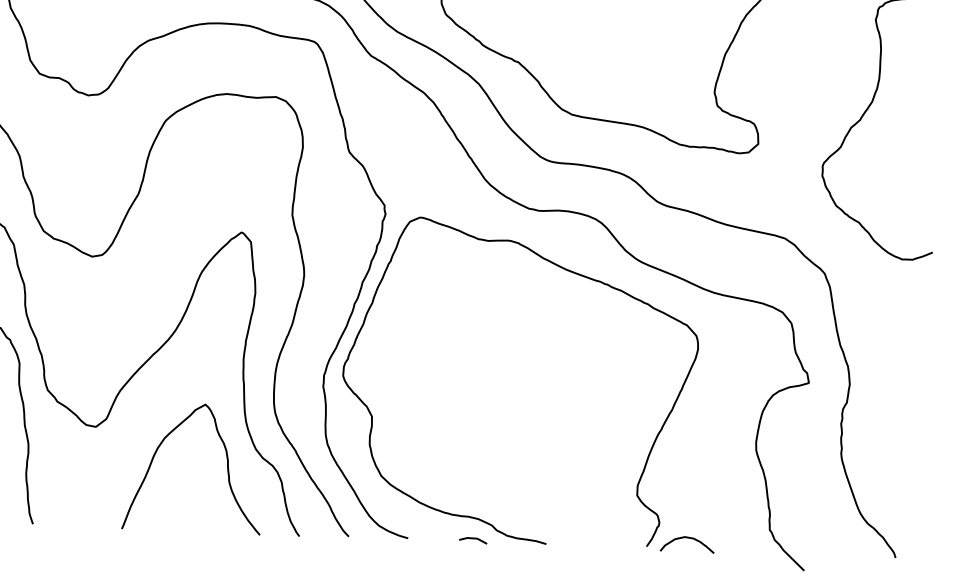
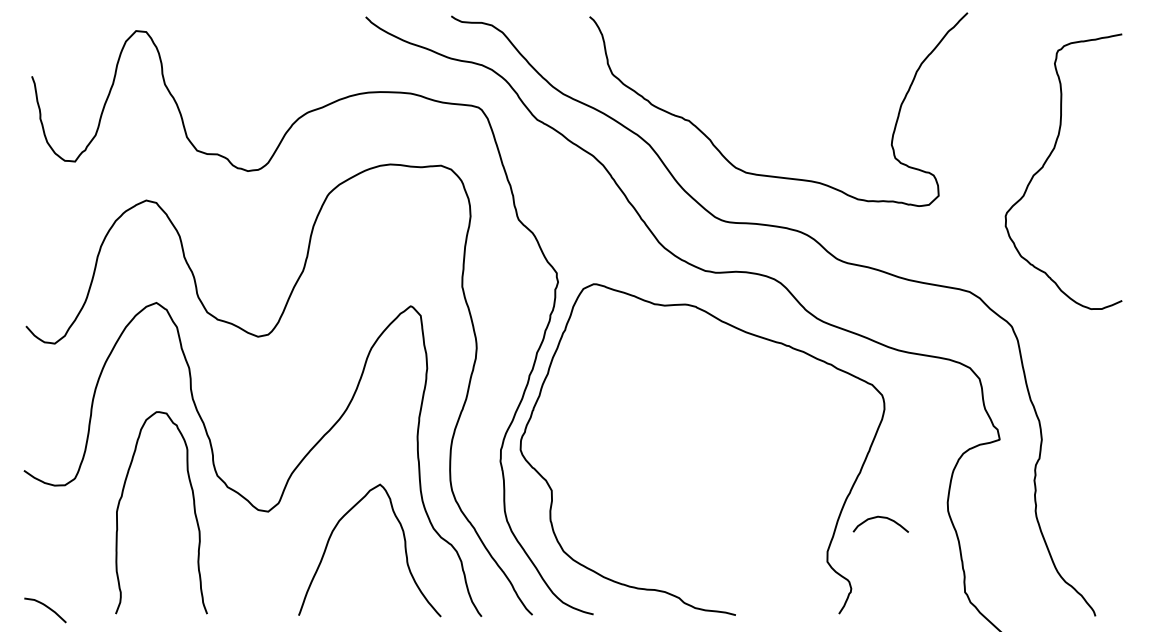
curve: (473, 538) -> (660, 612), removed
curve: (688, 538) -> (881, 518), moved

